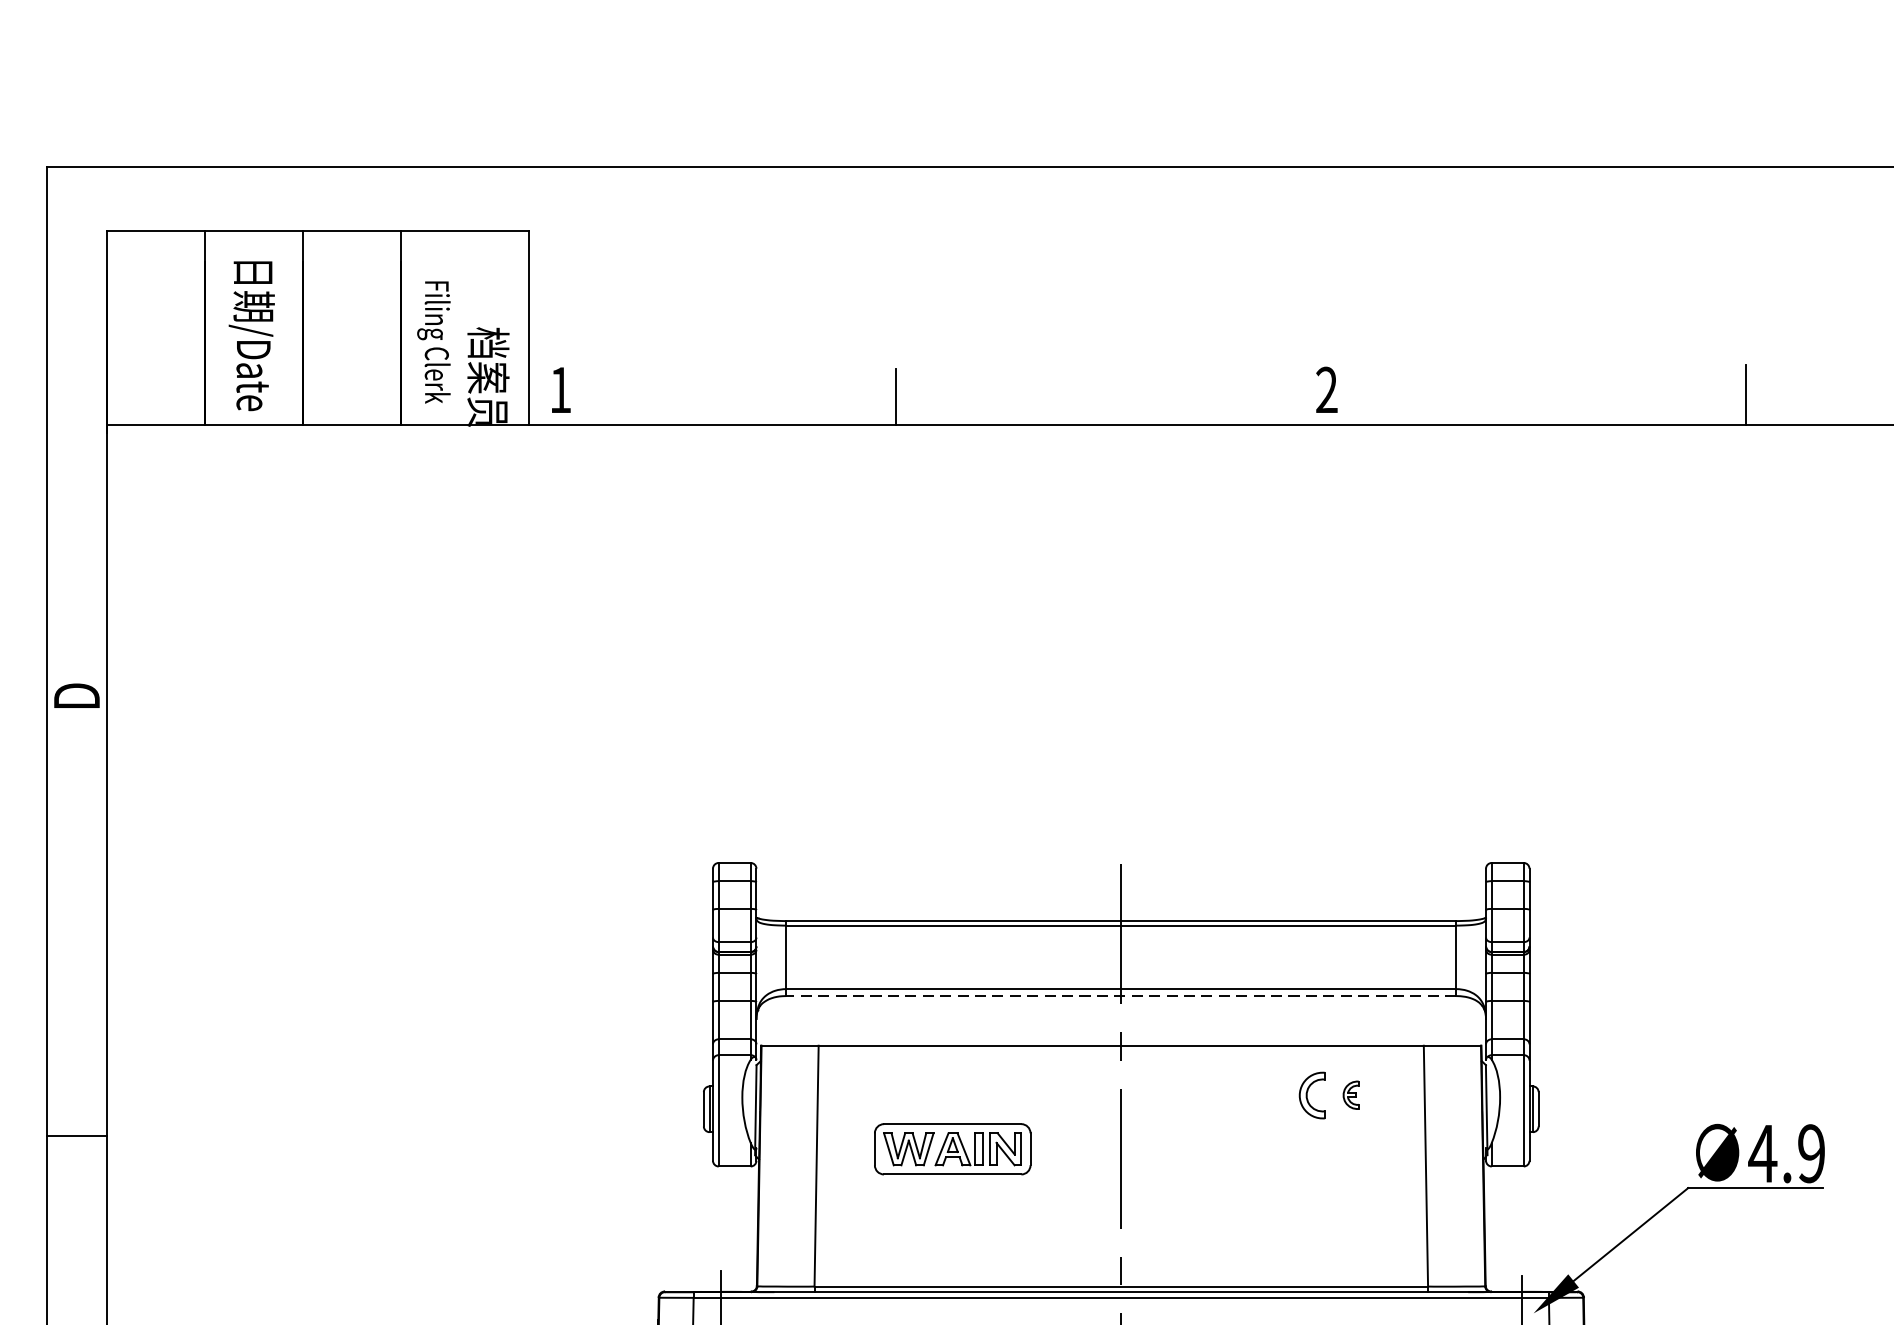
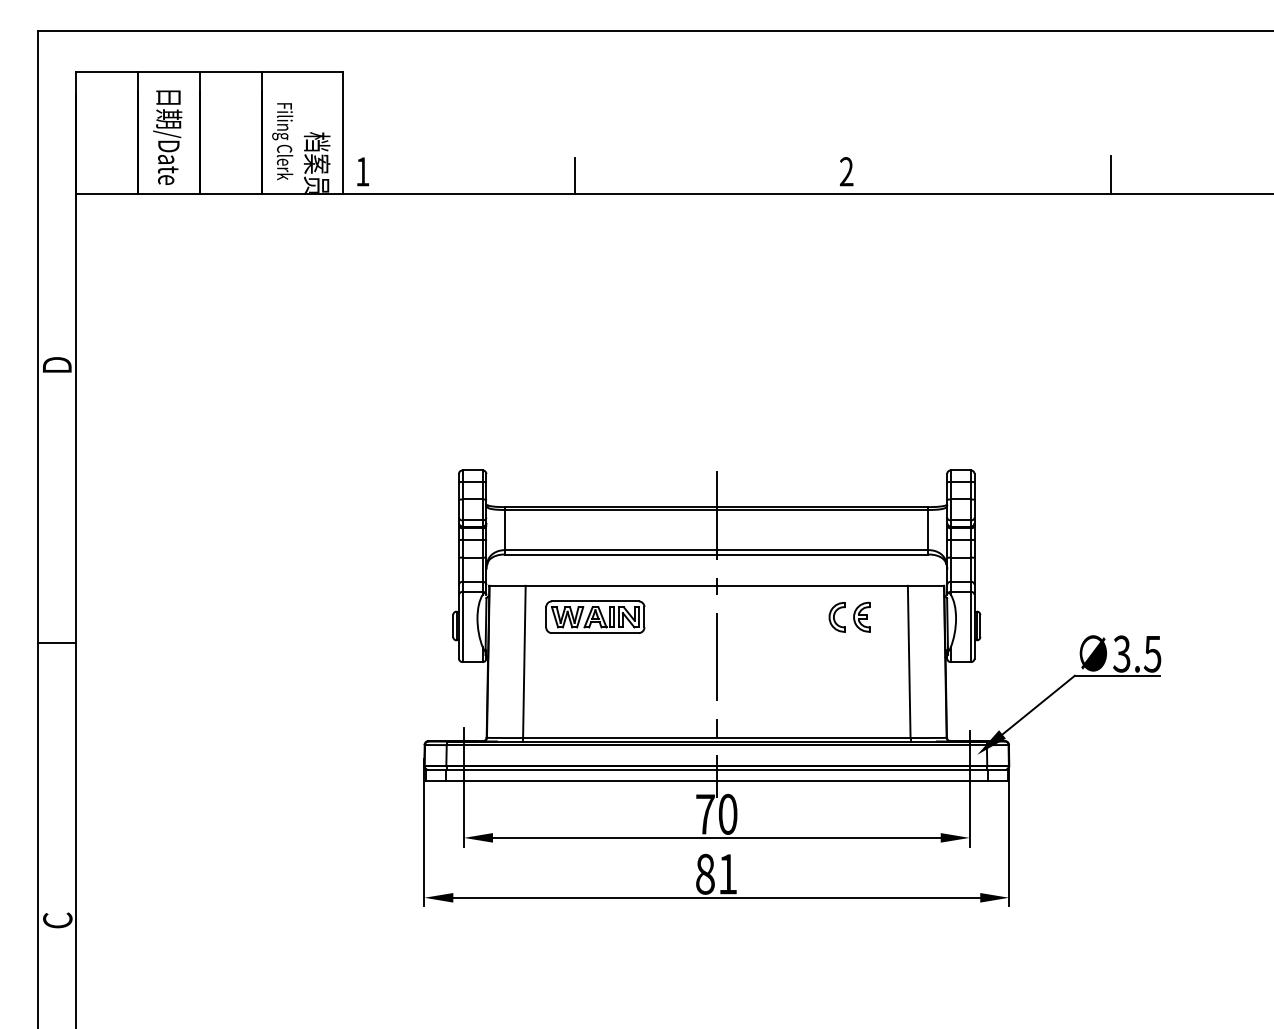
line: (1120, 996) -> (716, 554), dashed -> solid
part: (1350, 1094) -> (861, 616), size x1.67
part: (952, 1148) -> (595, 616), moved
text: (1785, 1152) -> (1136, 653), 4.9 -> 3.5

